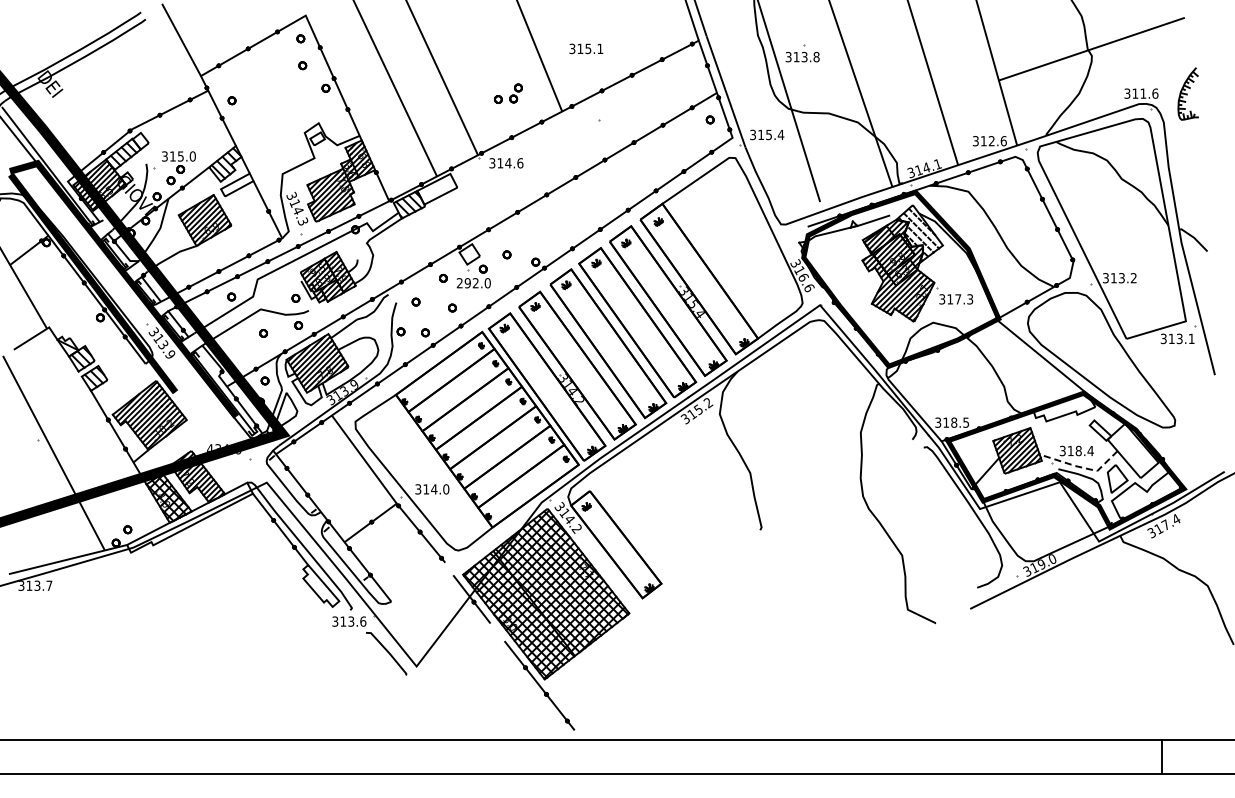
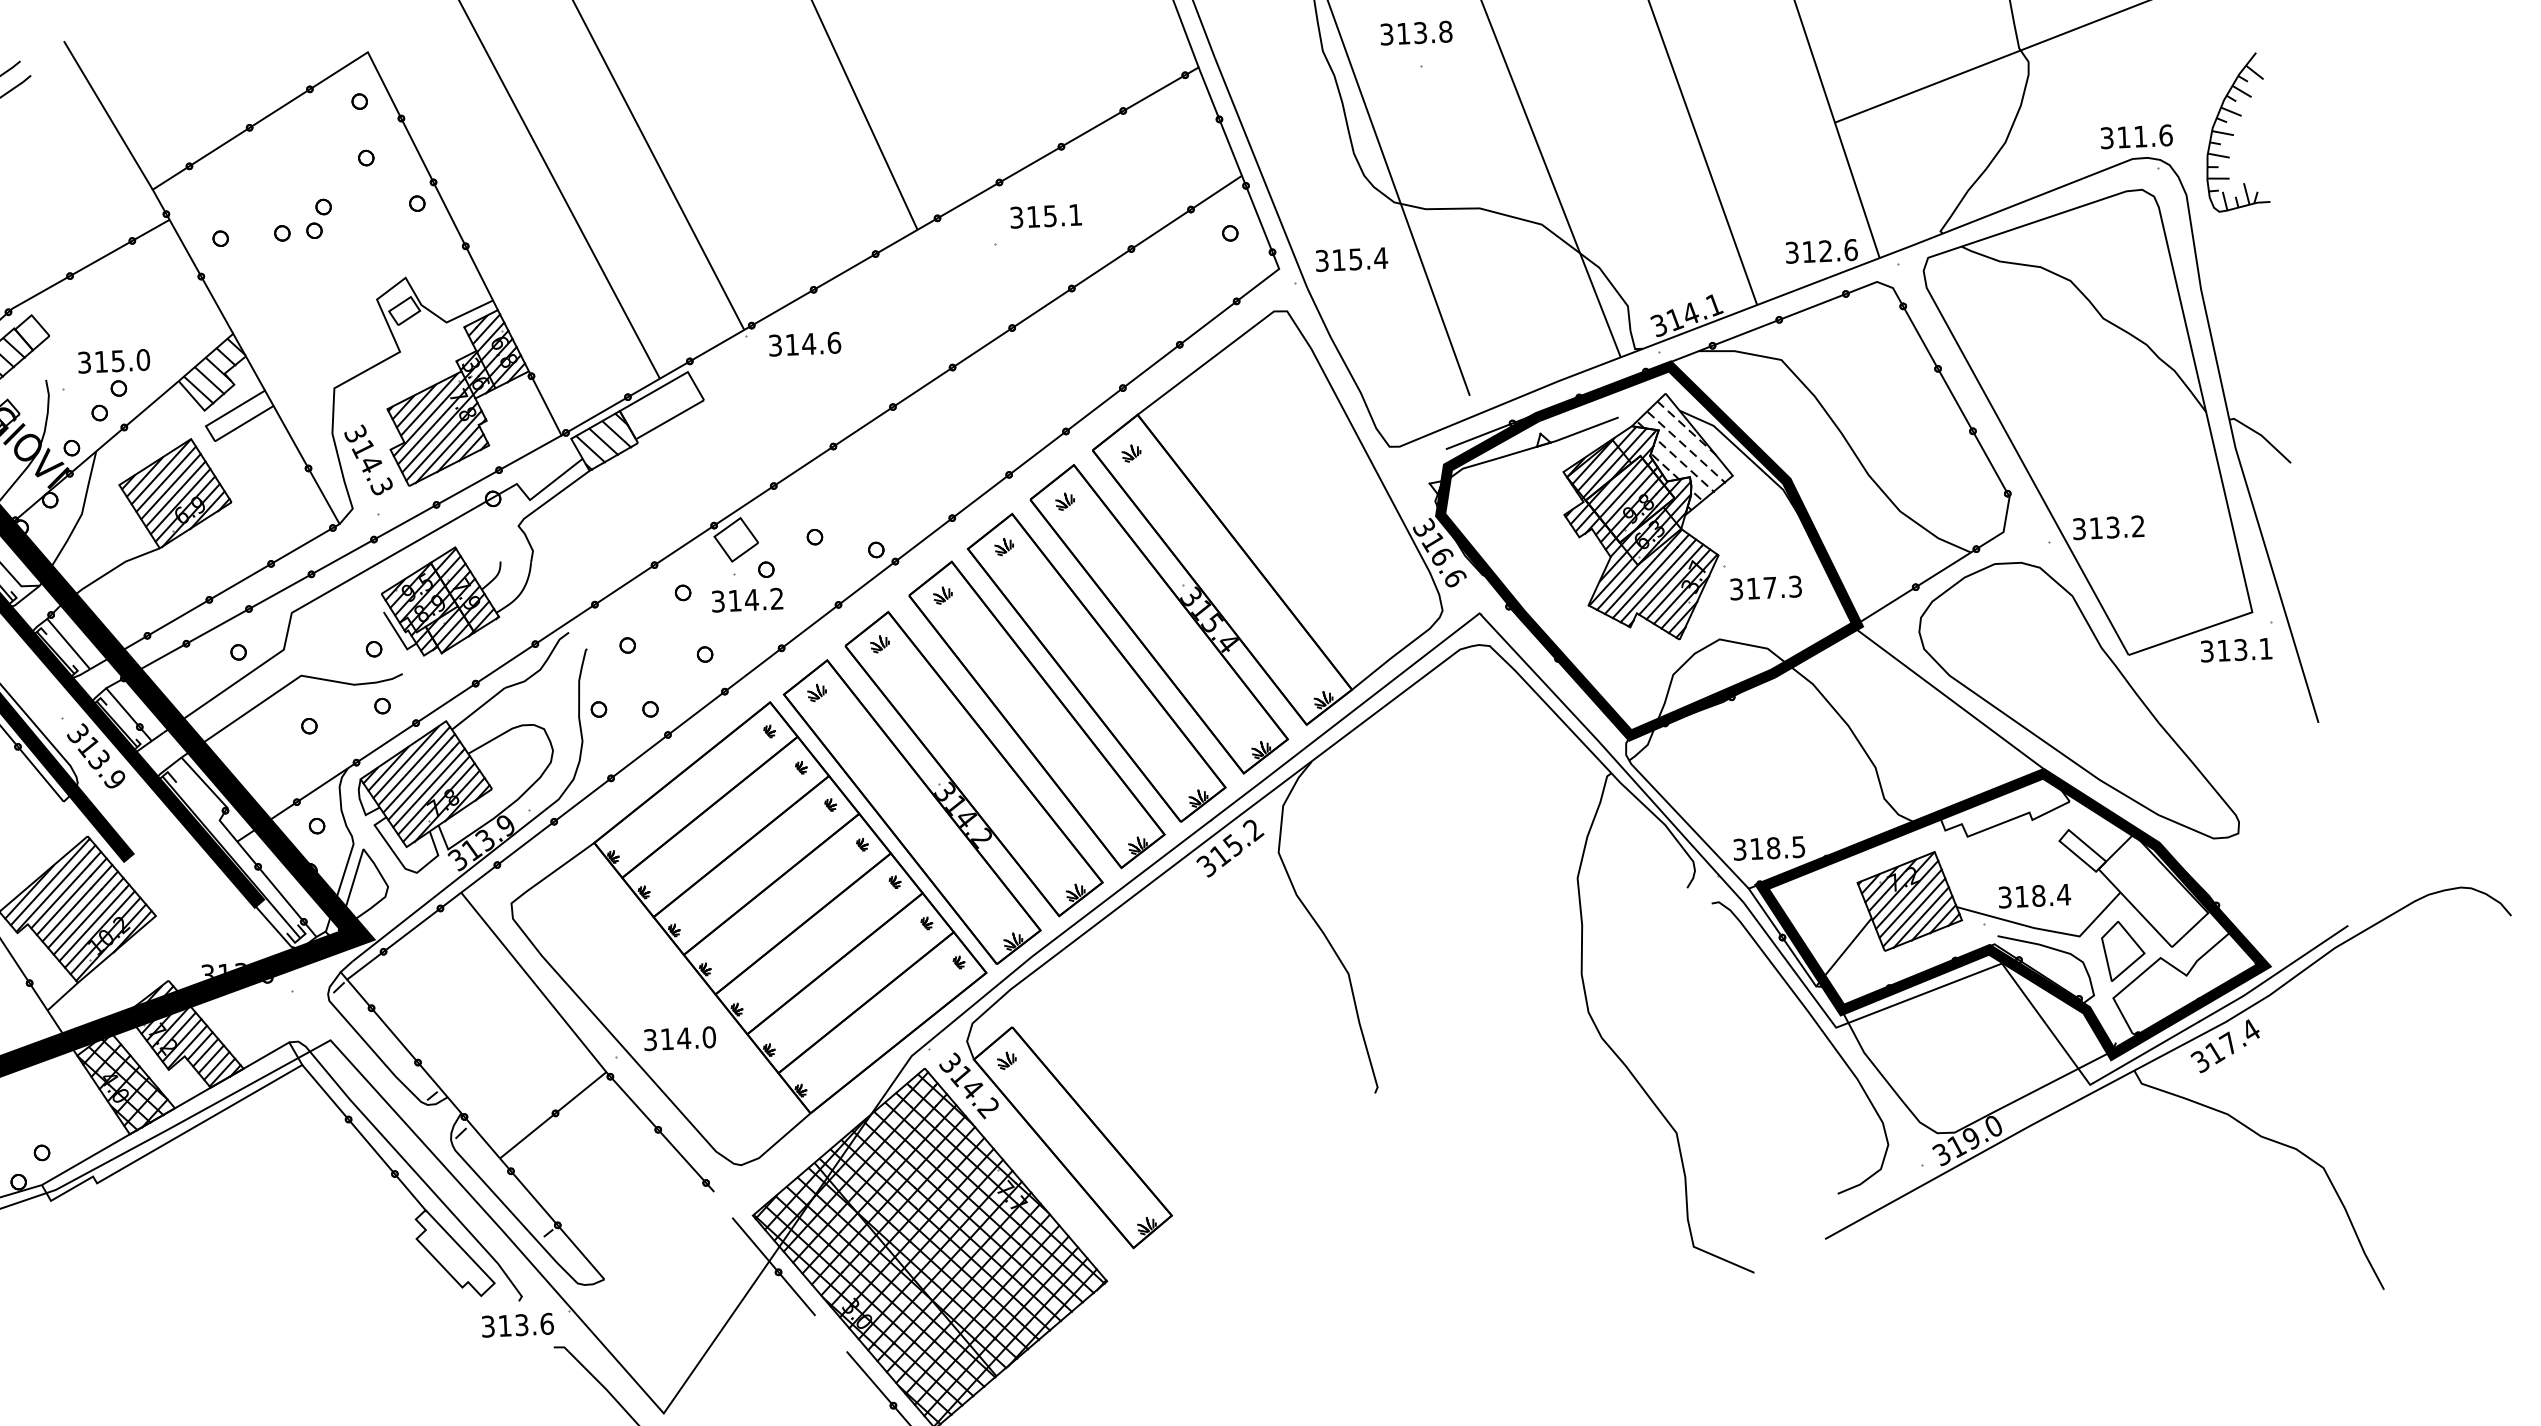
text: (586, 48) -> (1046, 215), moved
text: (802, 57) -> (1416, 33), moved
part: (508, 93) -> (303, 219), moved
part: (1188, 93) -> (2235, 131), size x1.43
text: (473, 283) -> (747, 600), 292.0 -> 314.2
text: (216, 447) -> (221, 971), 434.6 -> 313.6
line: (1081, 467) -> (2046, 930), dashed -> solid

